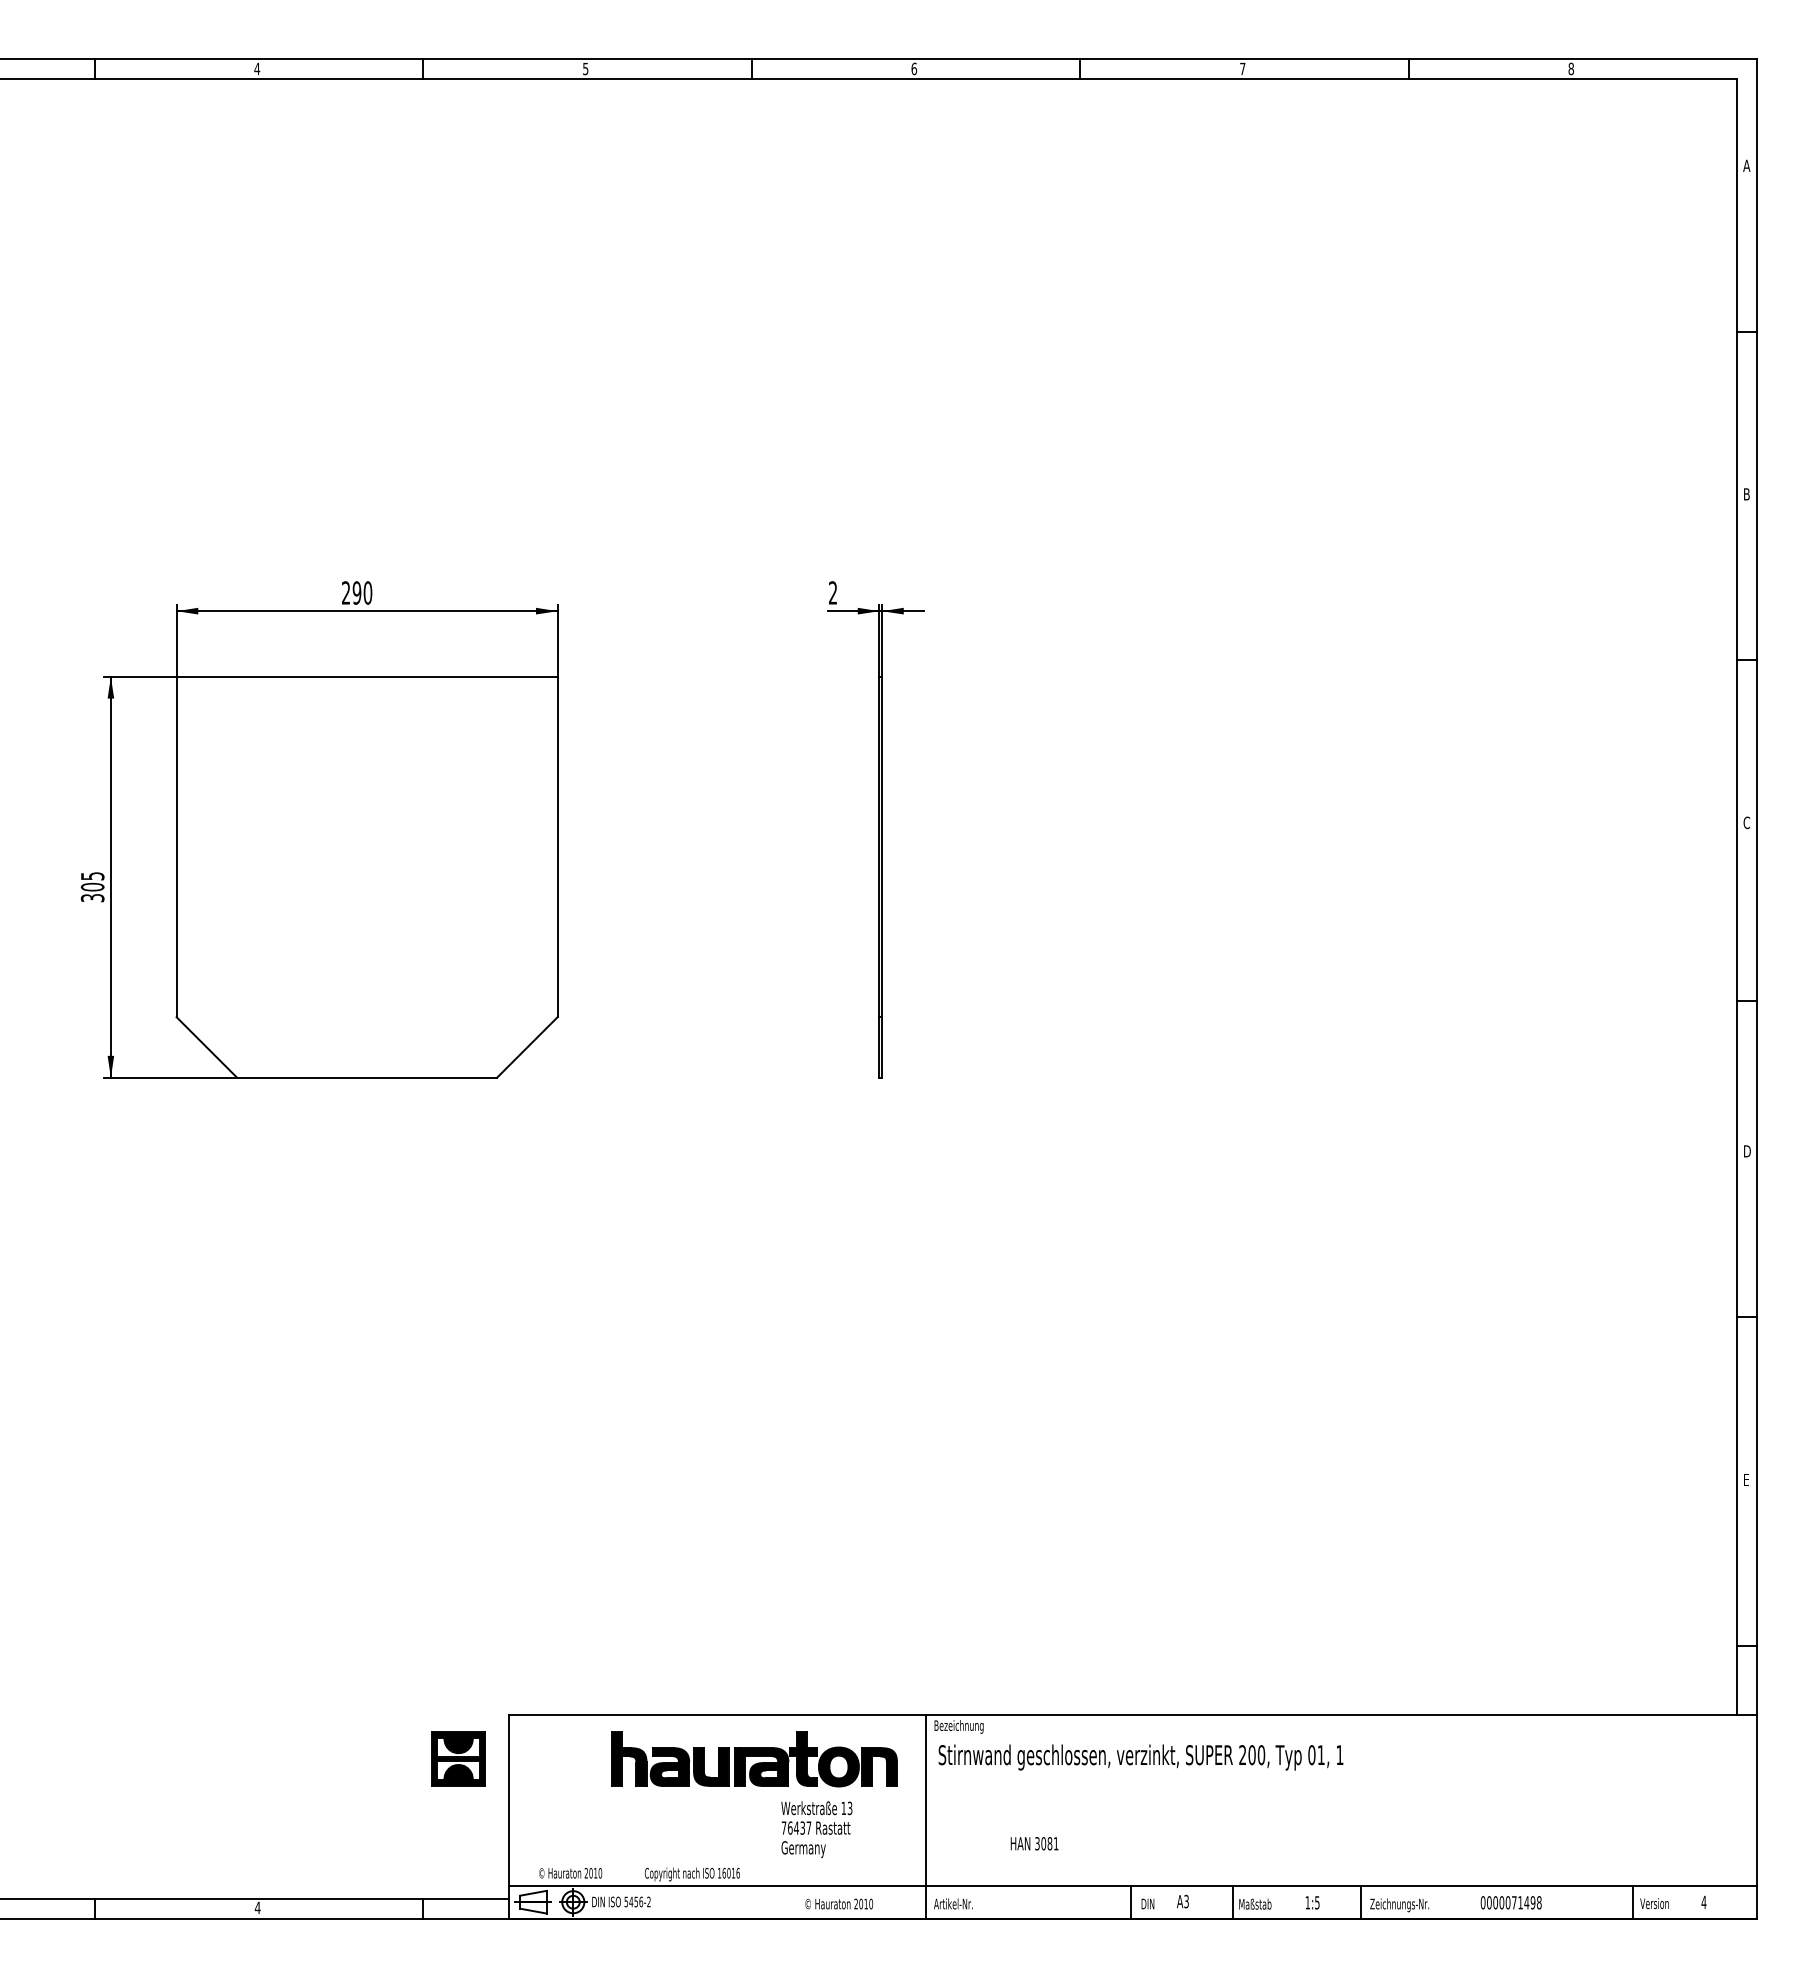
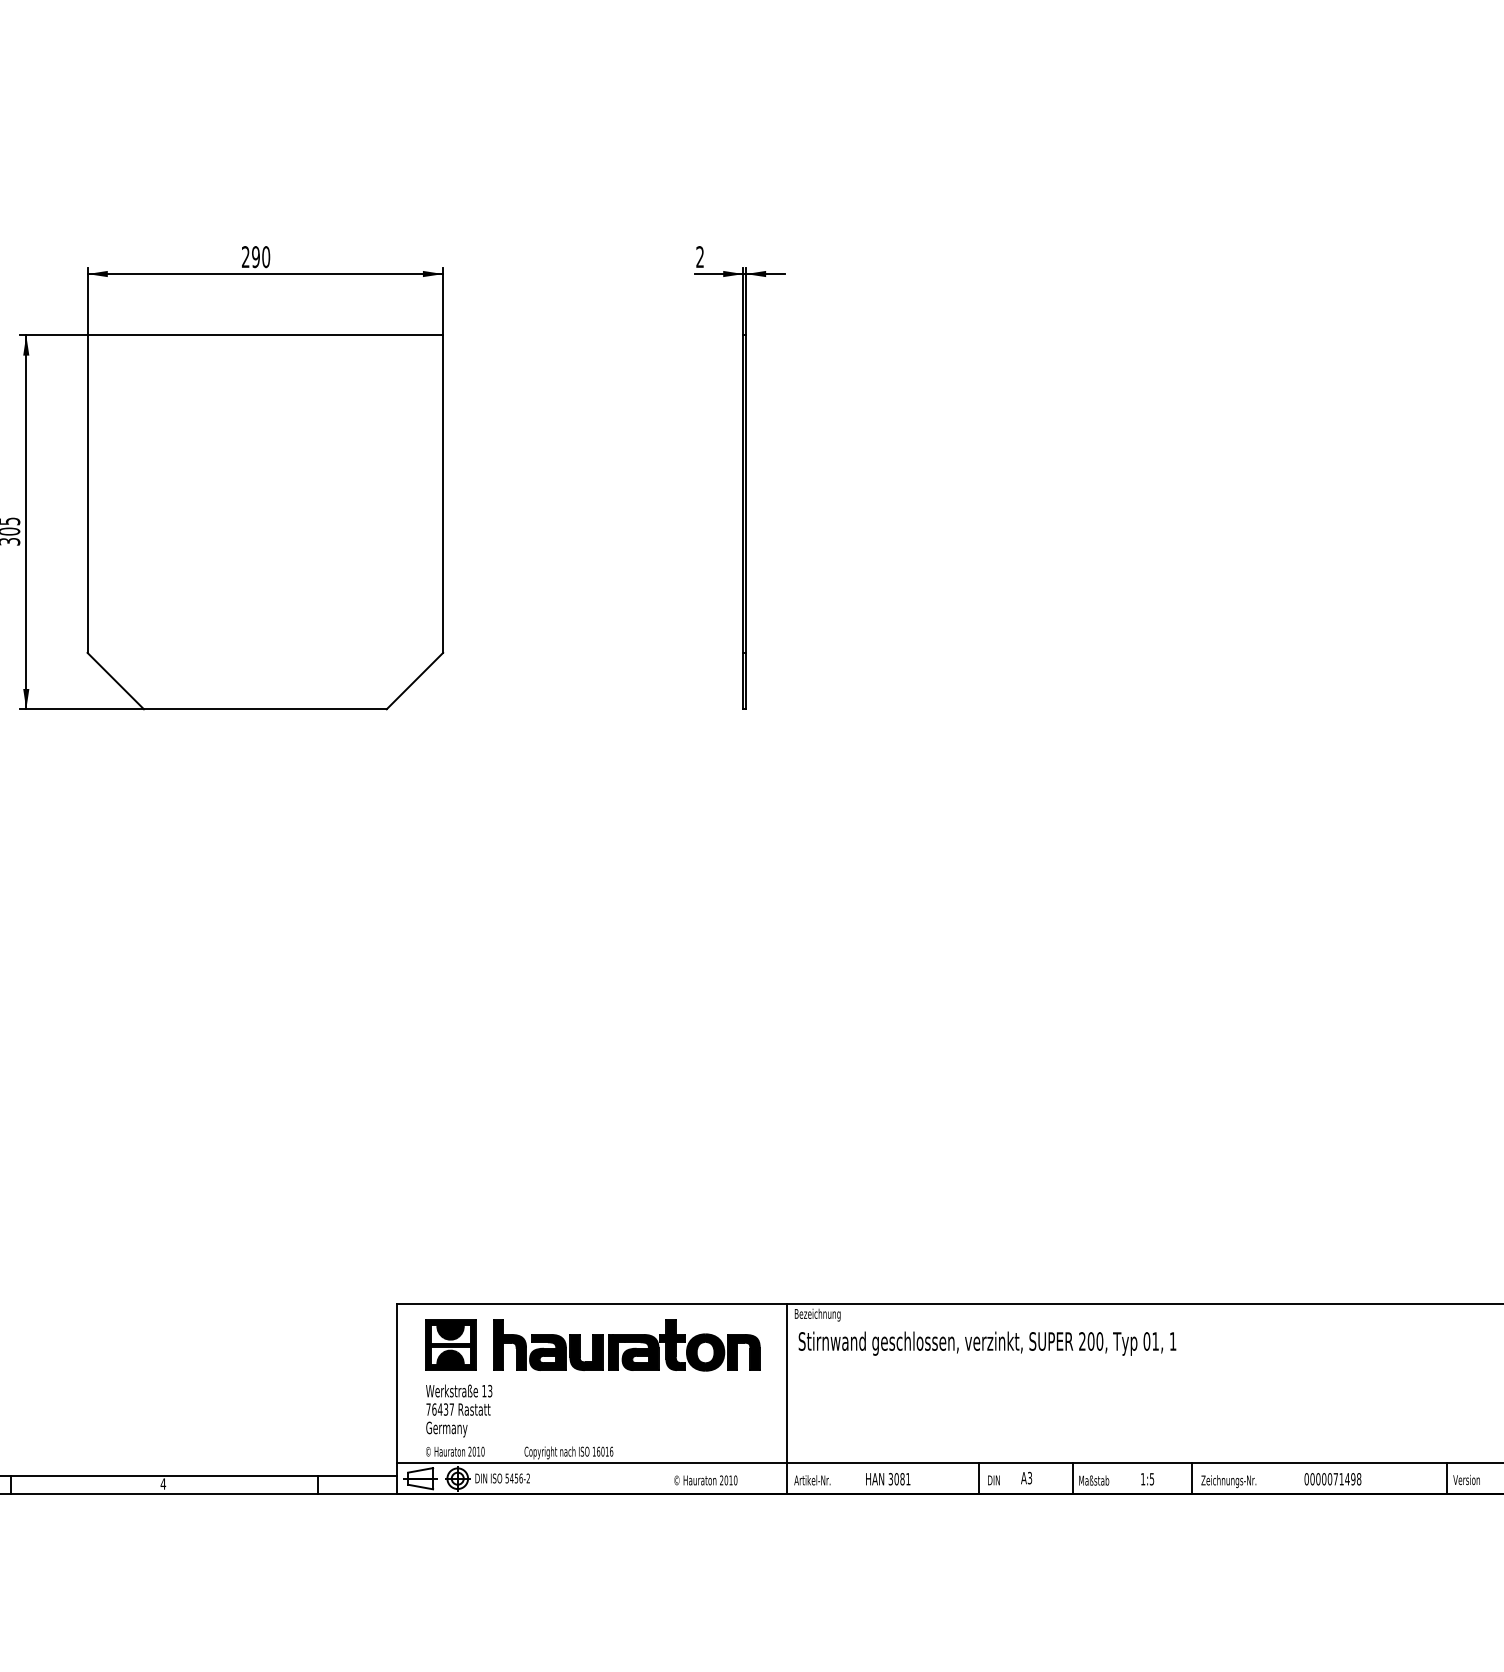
part: (458, 1758) -> (450, 1344), moved
text: (816, 1829) -> (458, 1410), moved
text: (1034, 1843) -> (888, 1478), moved

